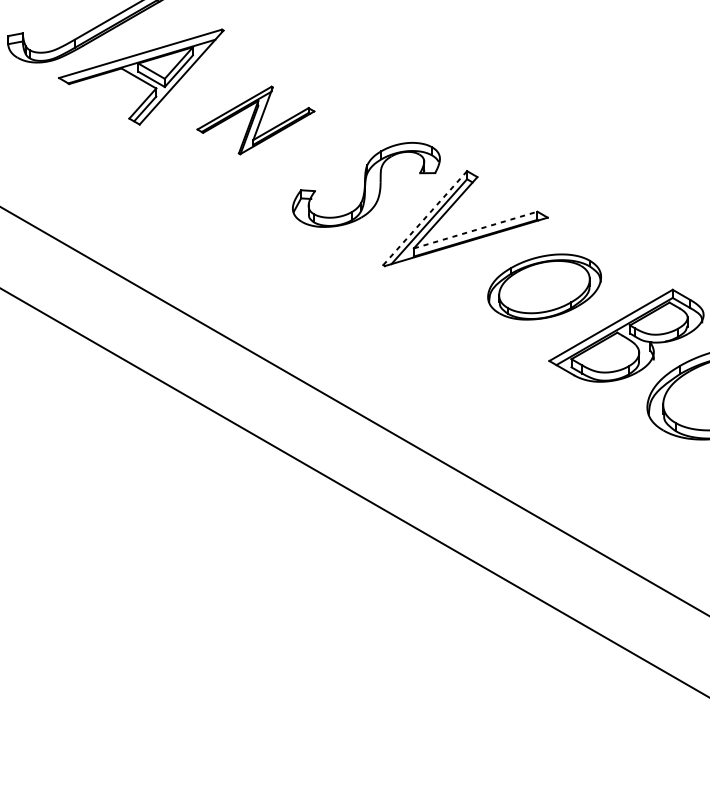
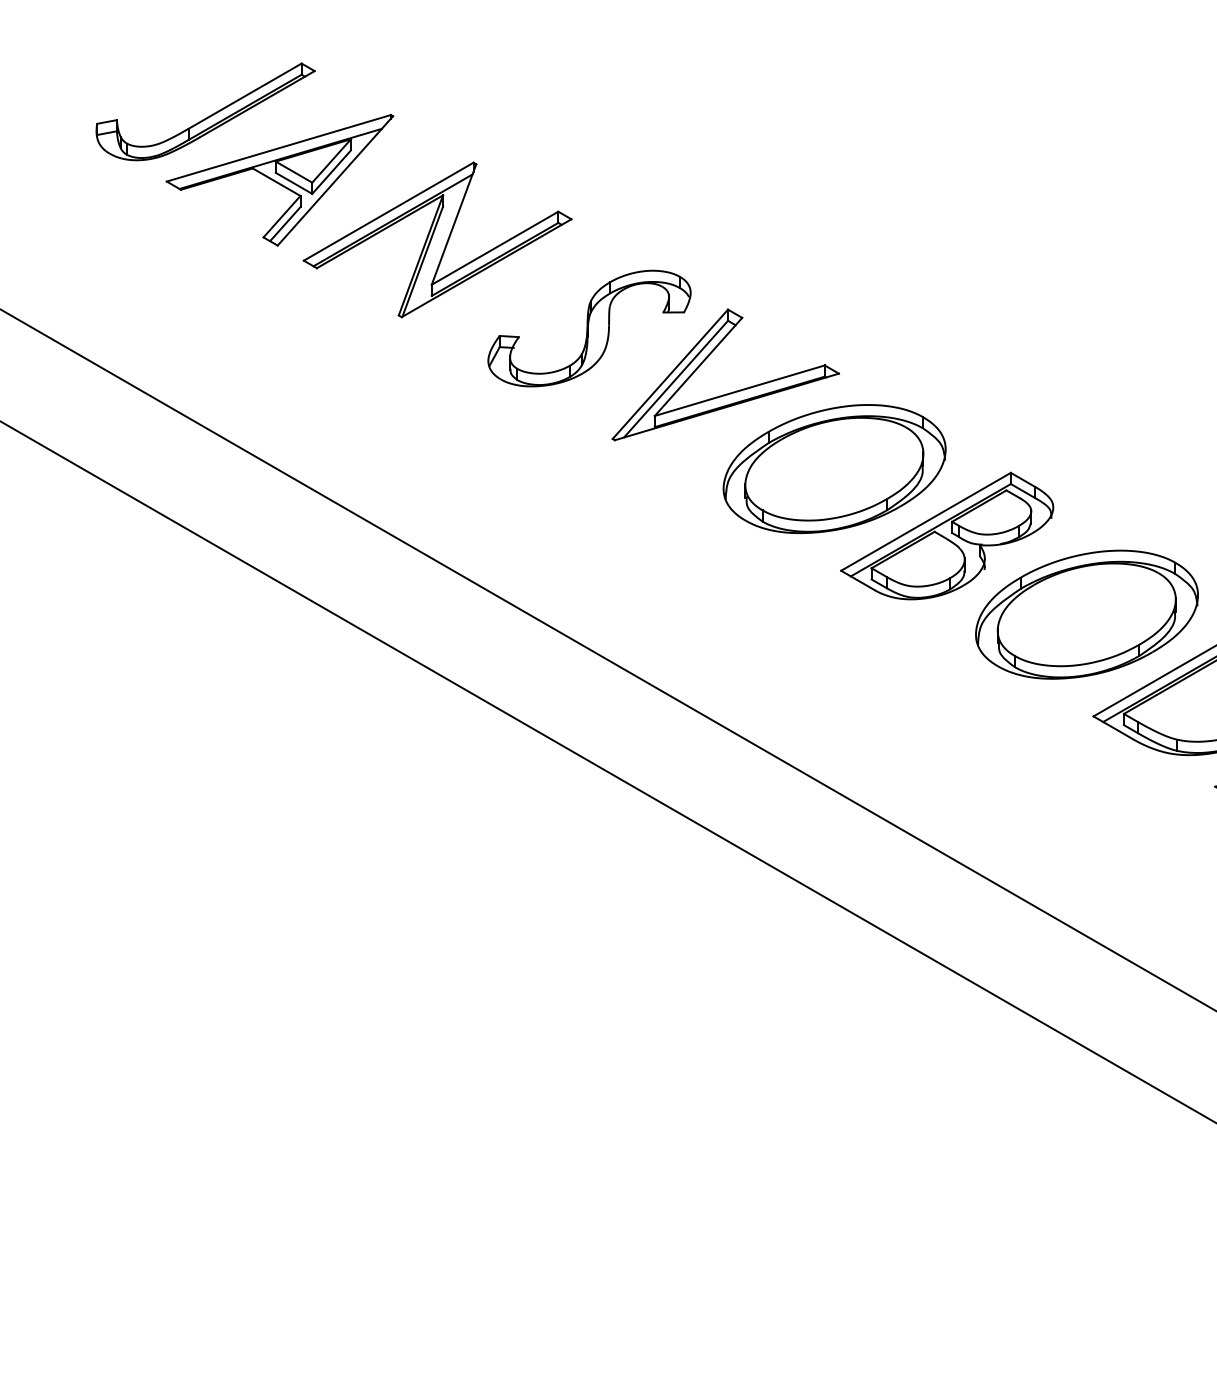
part: (255, 120) -> (437, 239), size x1.67
line: (425, 218) -> (670, 374), dashed -> solid
line: (475, 229) -> (739, 390), dashed -> solid
part: (544, 286) -> (834, 468), size x1.43

